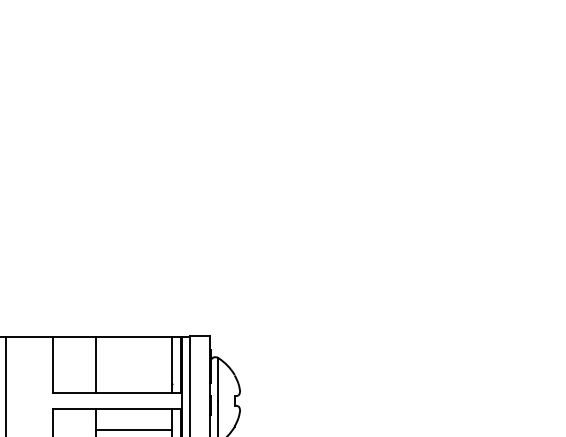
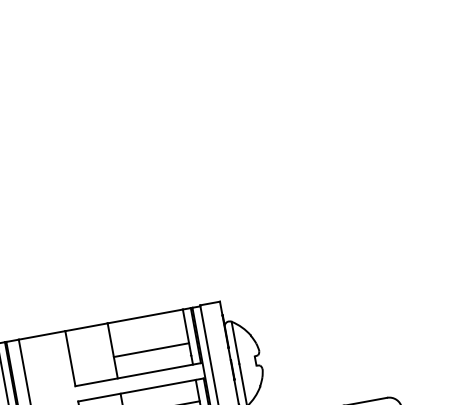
line: (134, 371) -> (151, 350), added

